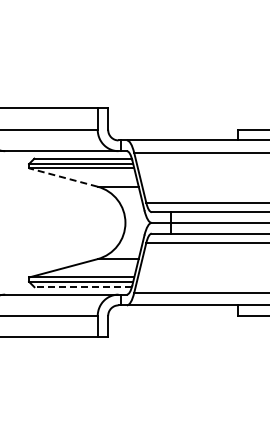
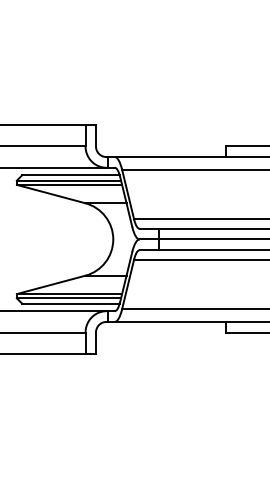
line: (63, 177) -> (51, 194), dashed -> solid
line: (82, 286) -> (70, 303), dashed -> solid

